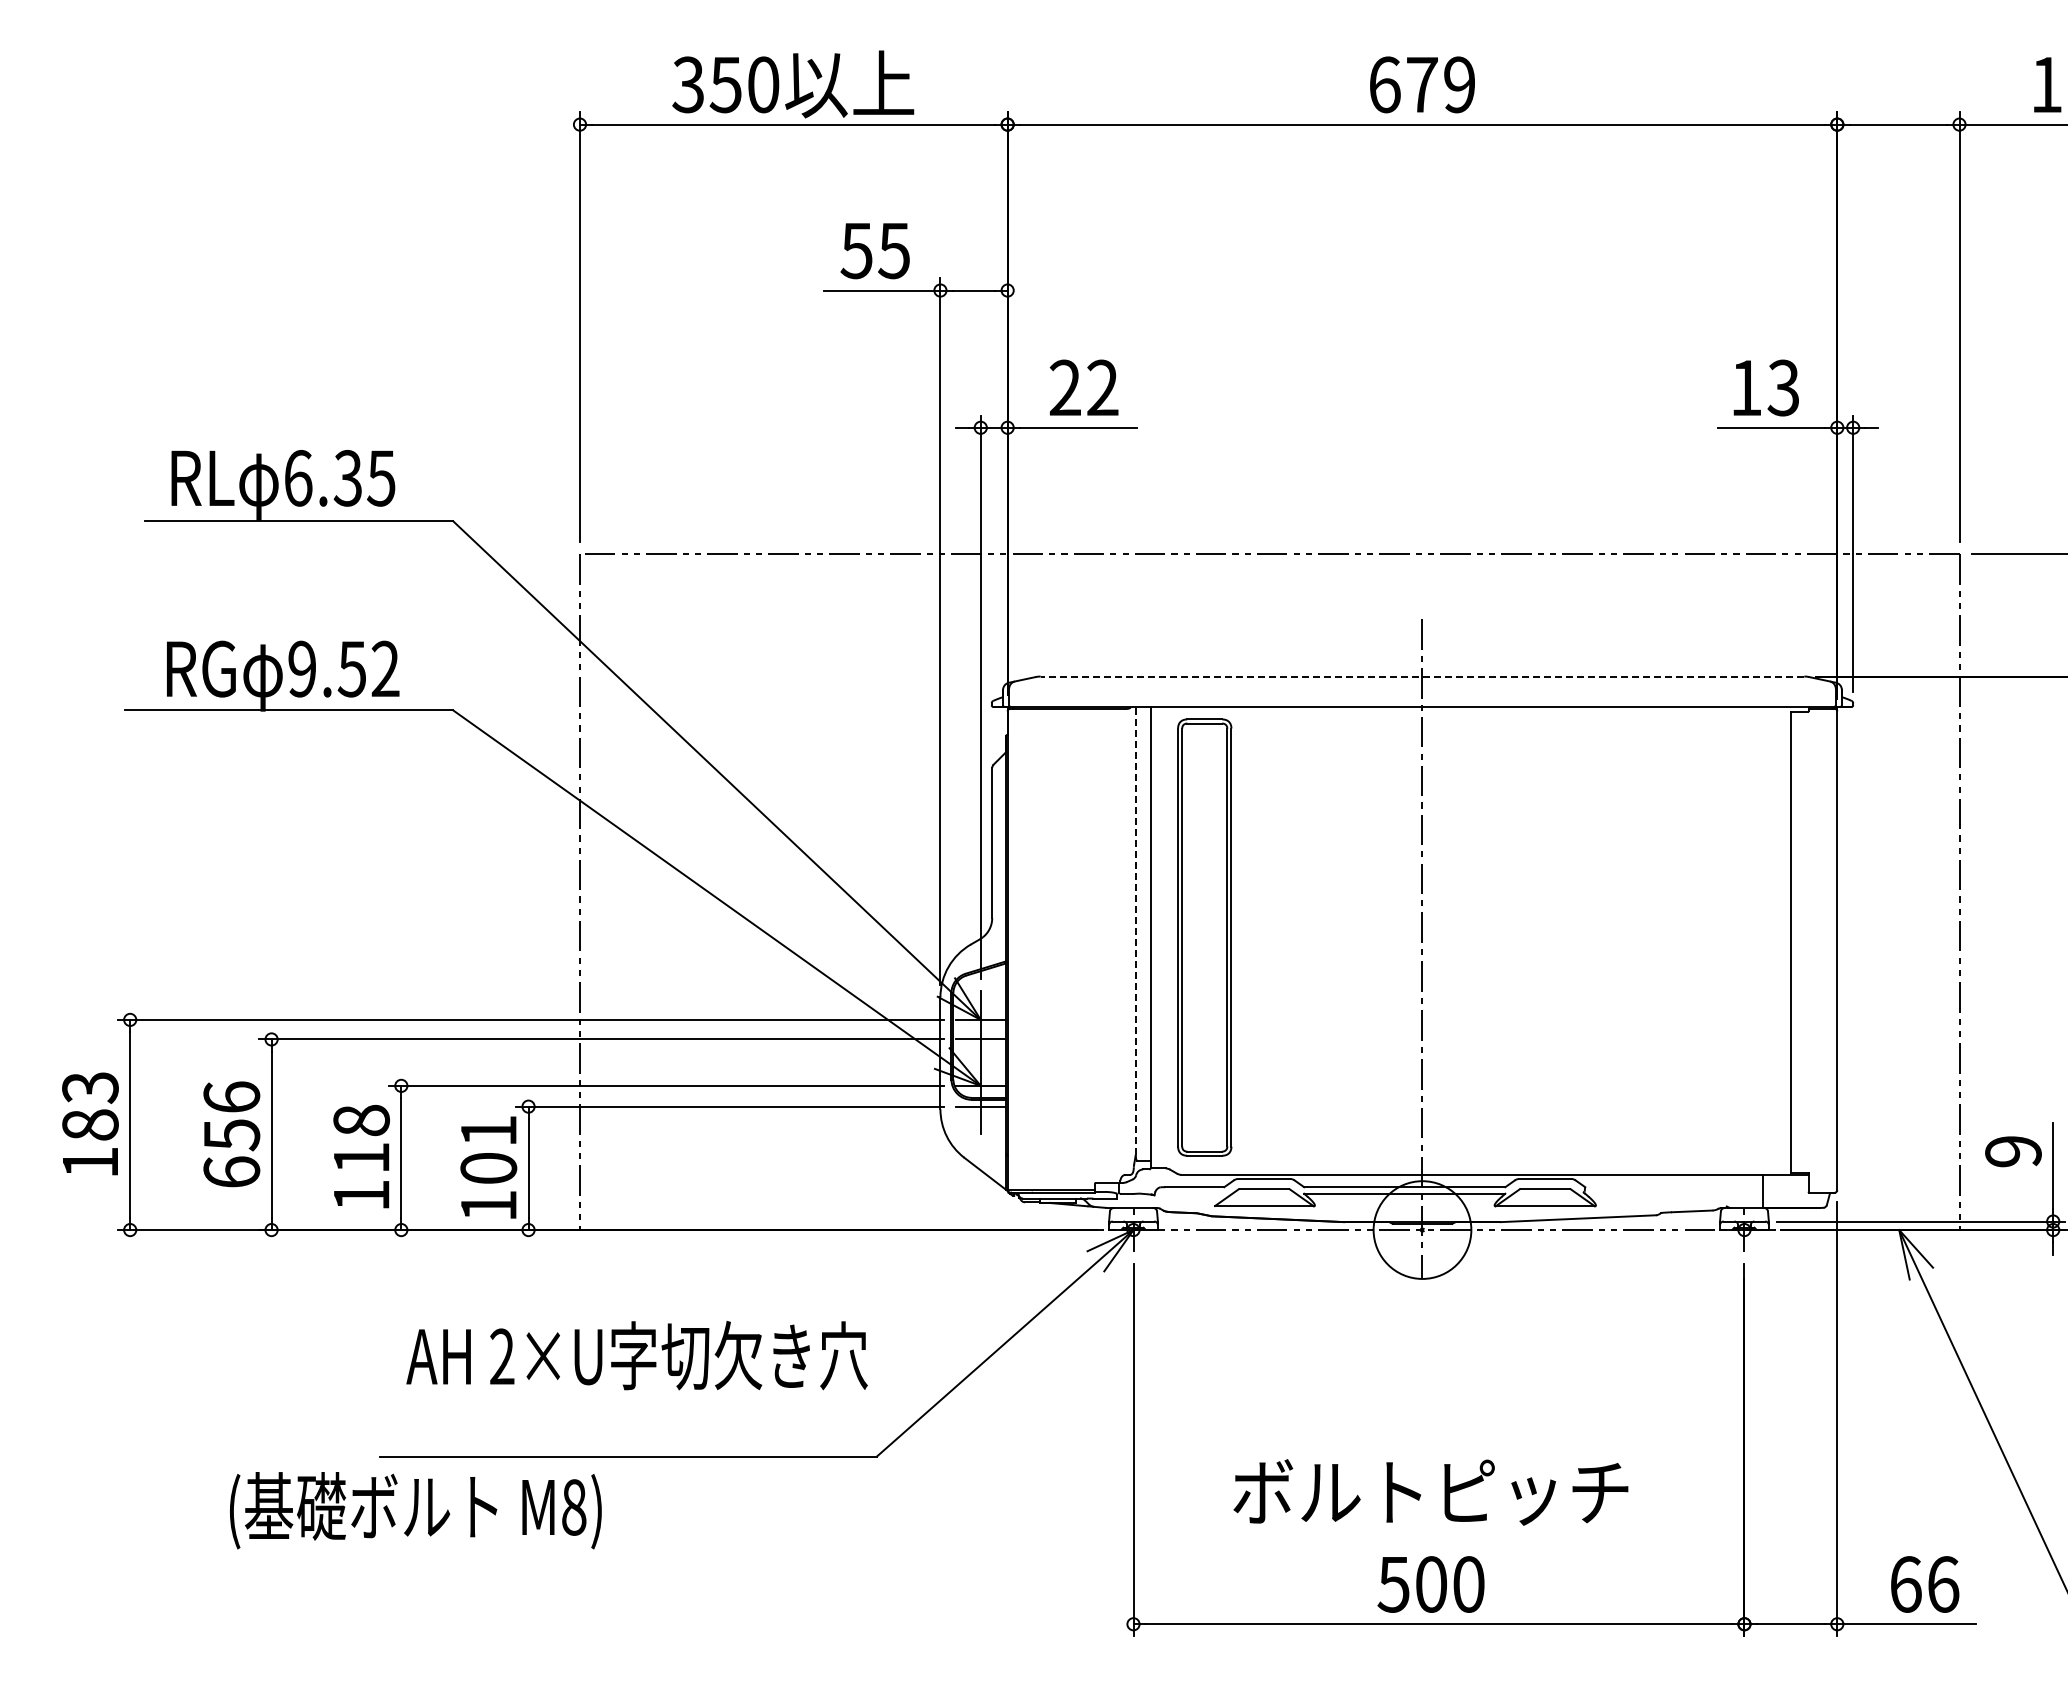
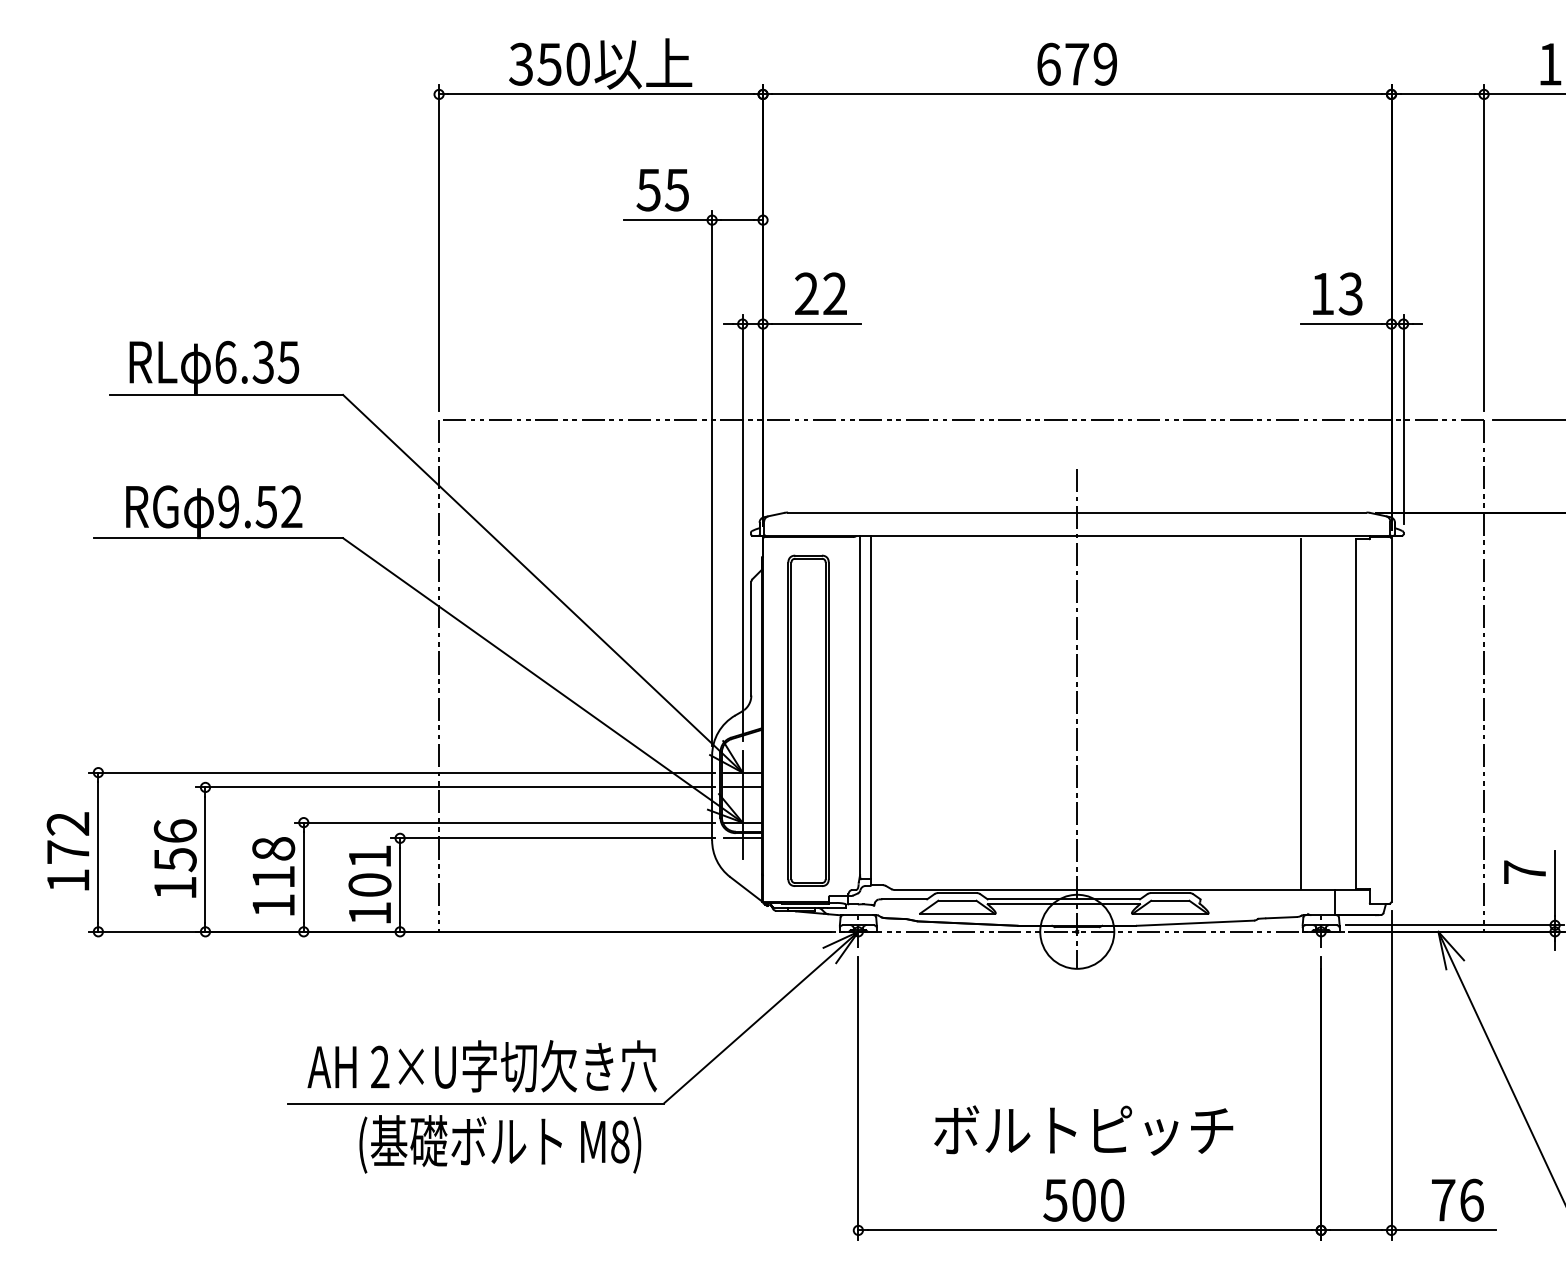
line: (1422, 676) -> (1077, 512), dashed -> solid
line: (1135, 930) -> (859, 704), dashed -> solid
part: (1204, 937) -> (808, 720), moved
line: (1717, 942) -> (1300, 713), added
text: (90, 1106) -> (68, 838), 183 -> 172
text: (2013, 1151) -> (1524, 872), 9 -> 7
text: (231, 1171) -> (175, 887), 656 -> 156
text: (636, 1355) -> (481, 1066), moved
text: (415, 1510) -> (500, 1144), moved
text: (1905, 1584) -> (1443, 1200), 66 -> 76

